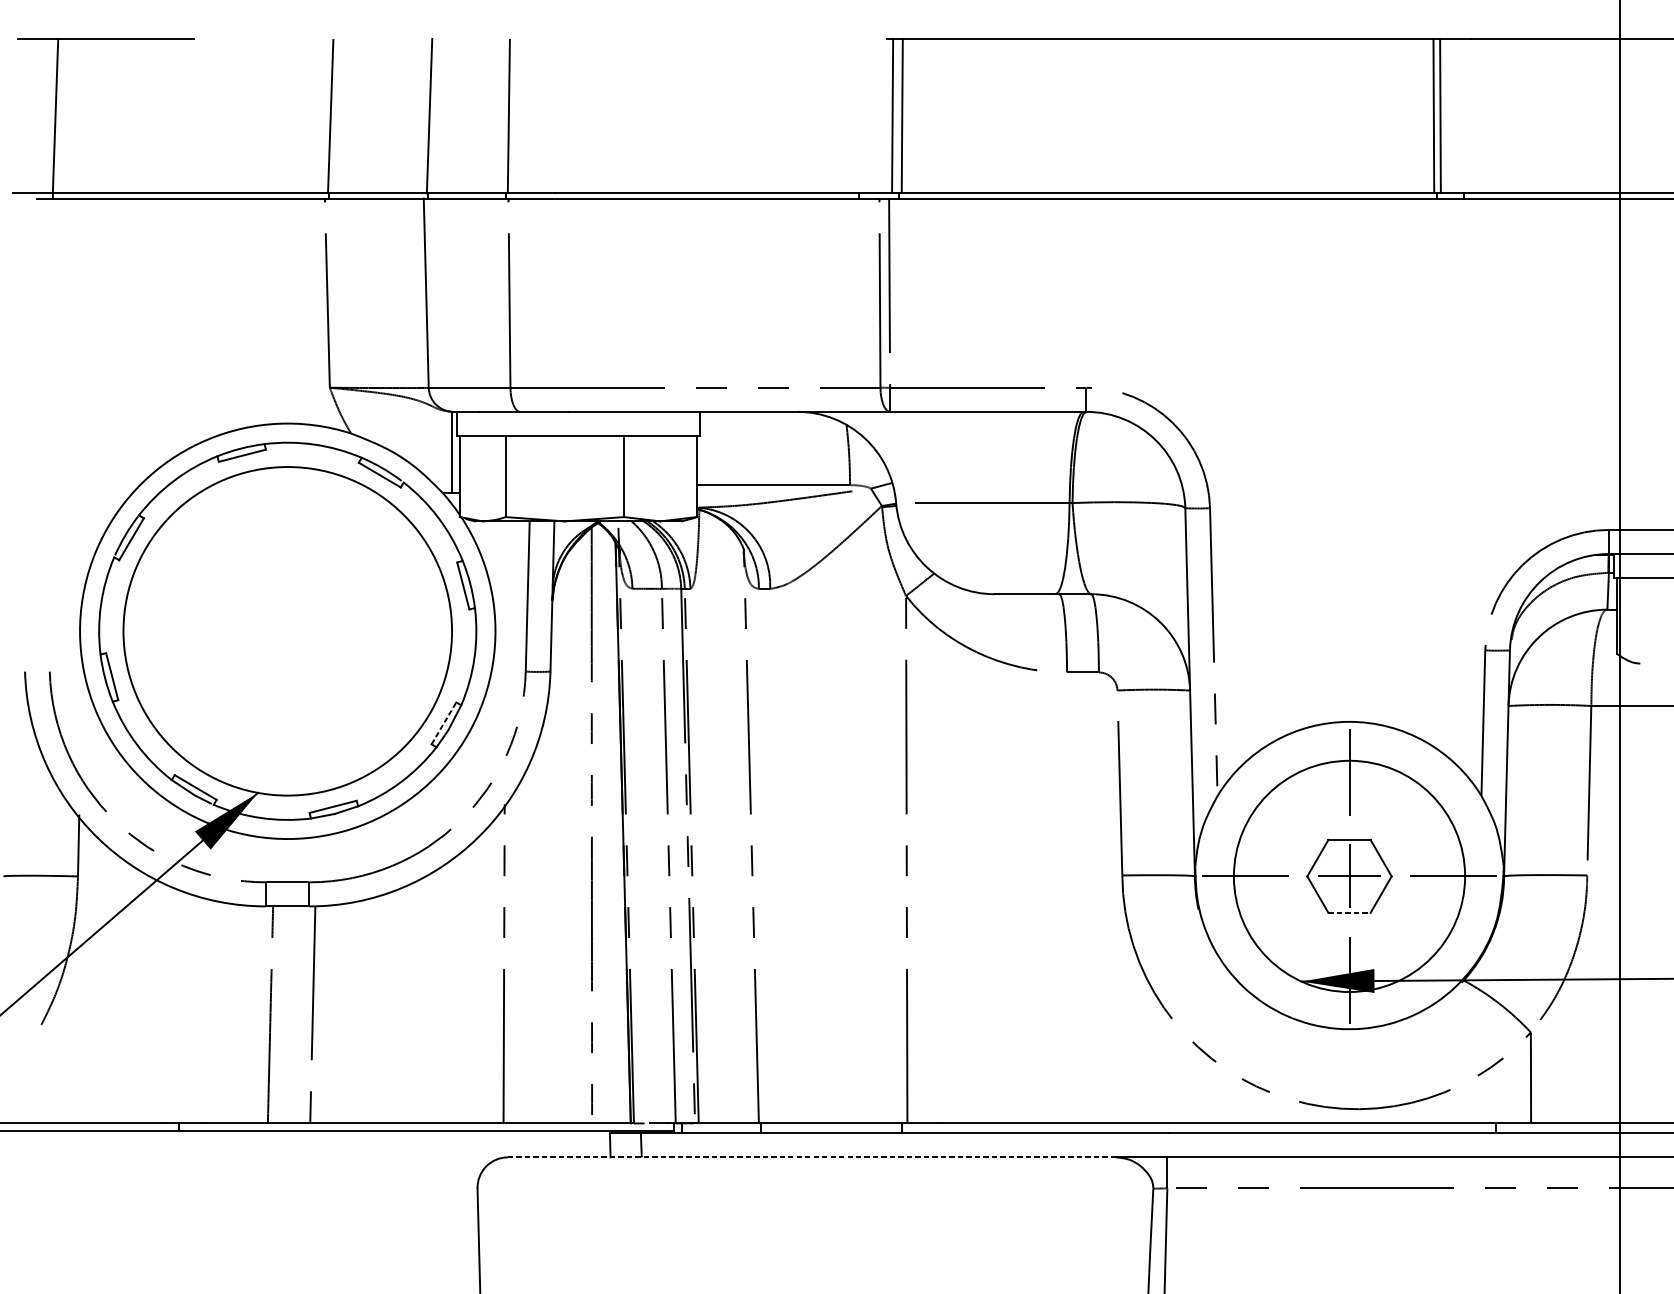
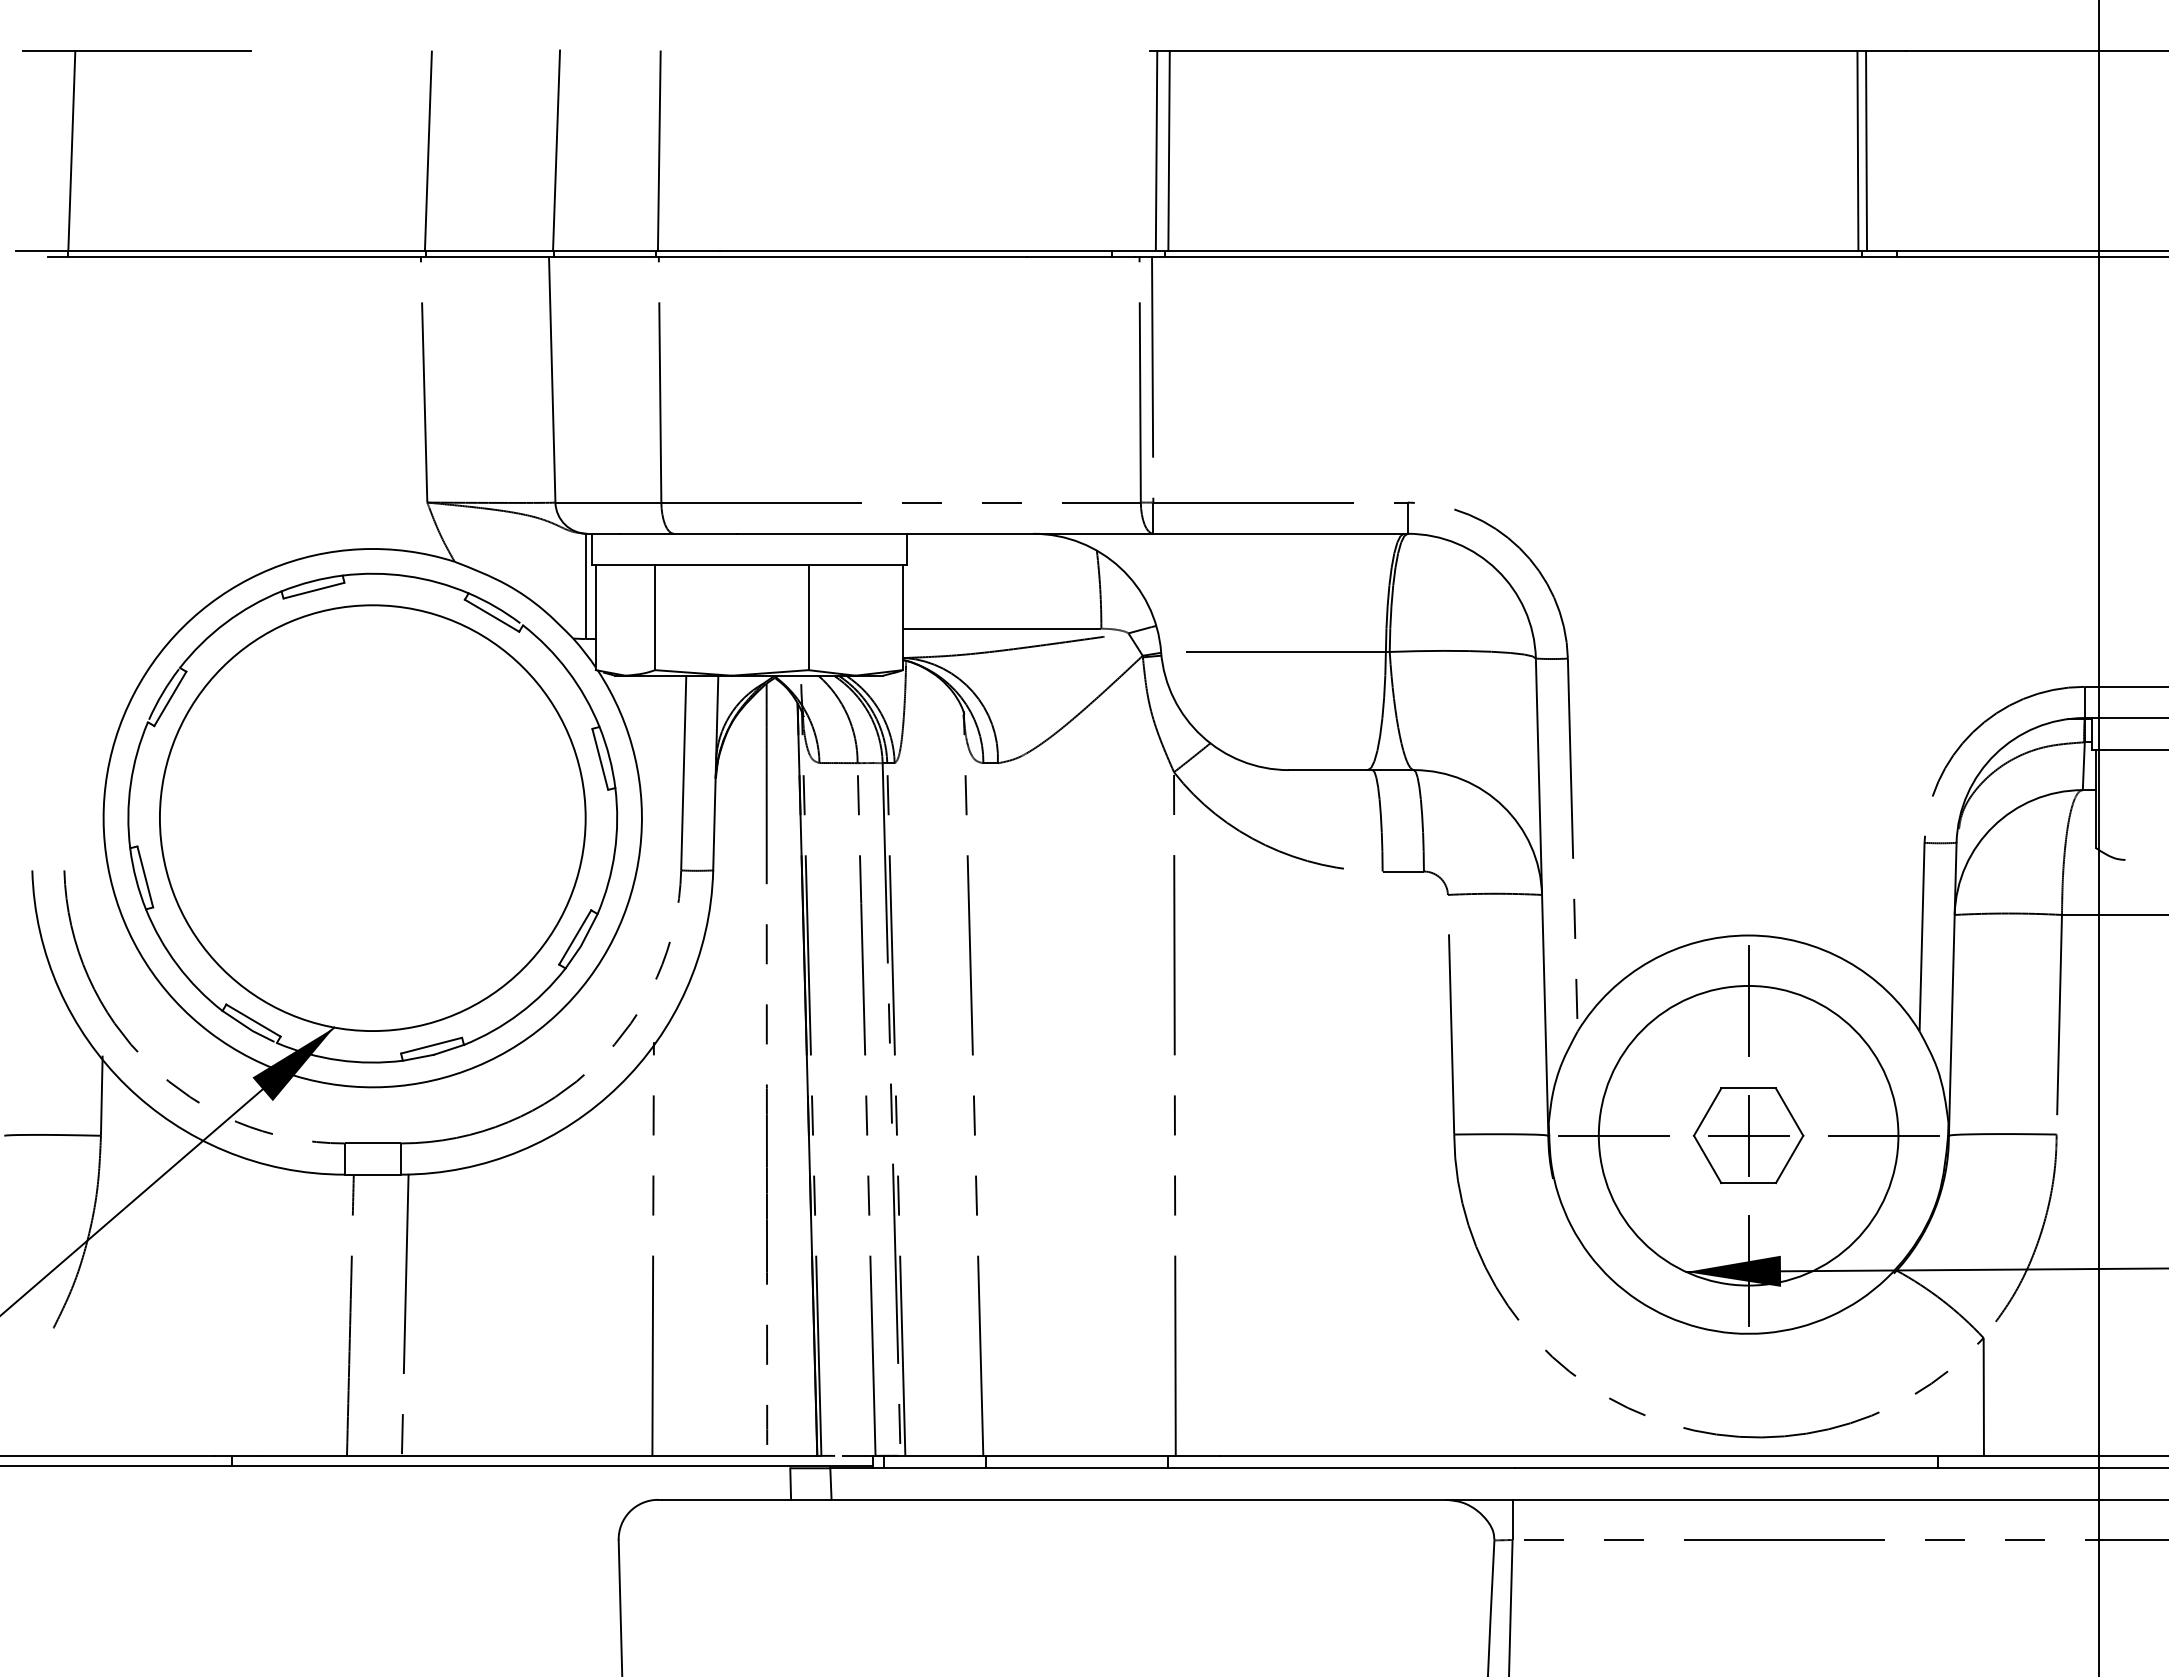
line: (444, 723) -> (575, 937), dashed -> solid
line: (1350, 913) -> (1749, 1183), dashed -> solid
line: (812, 1157) -> (1052, 1499), dashed -> solid

